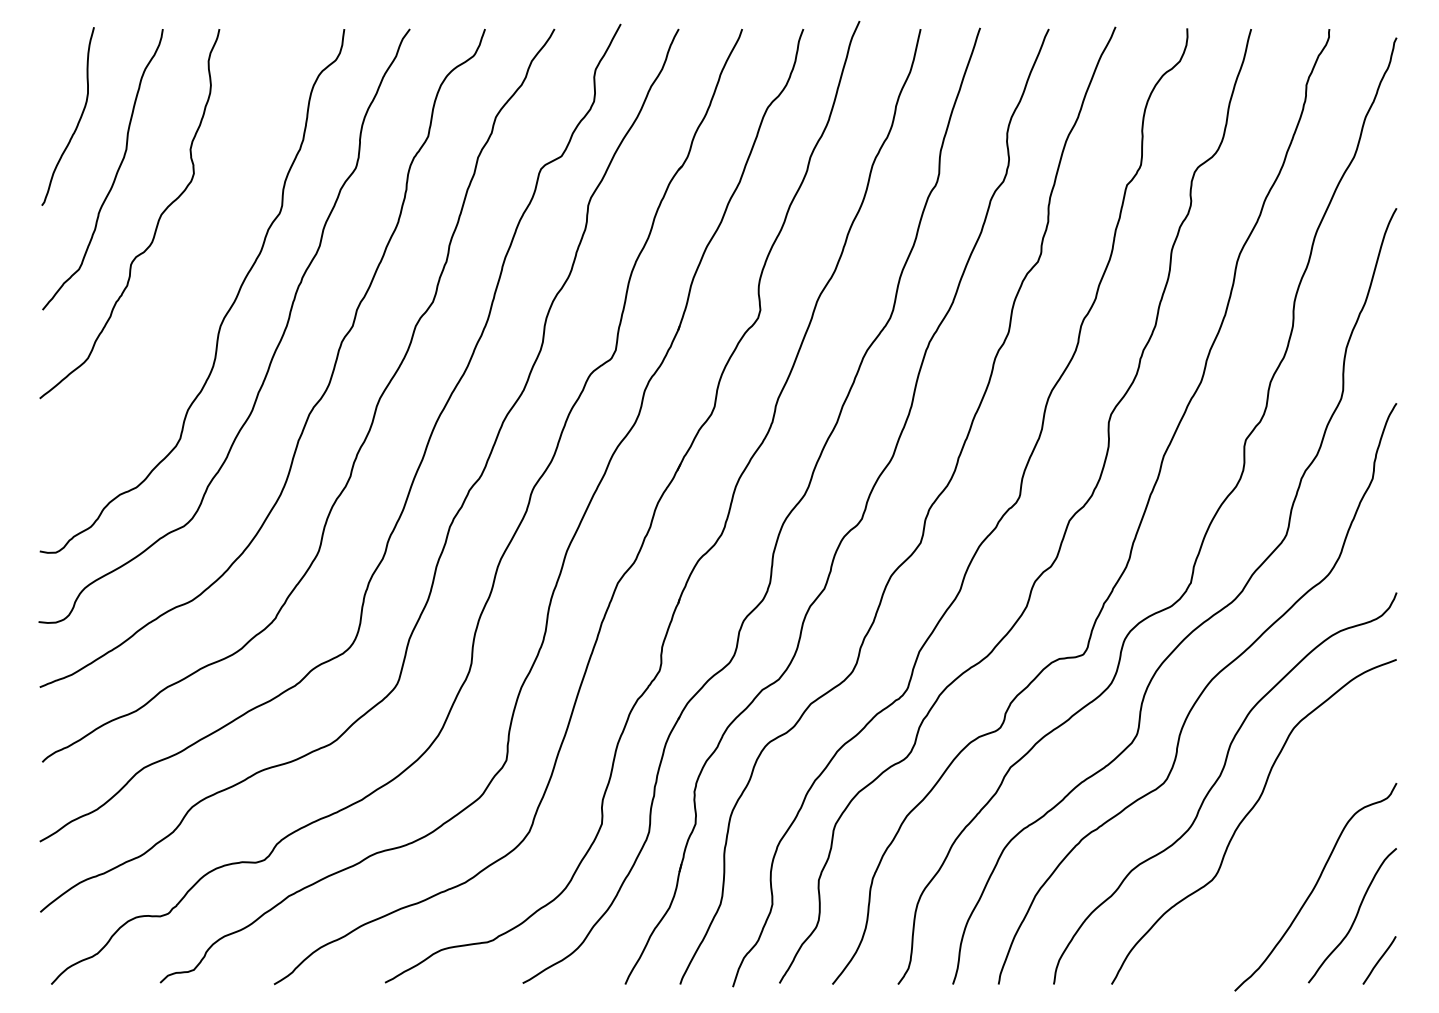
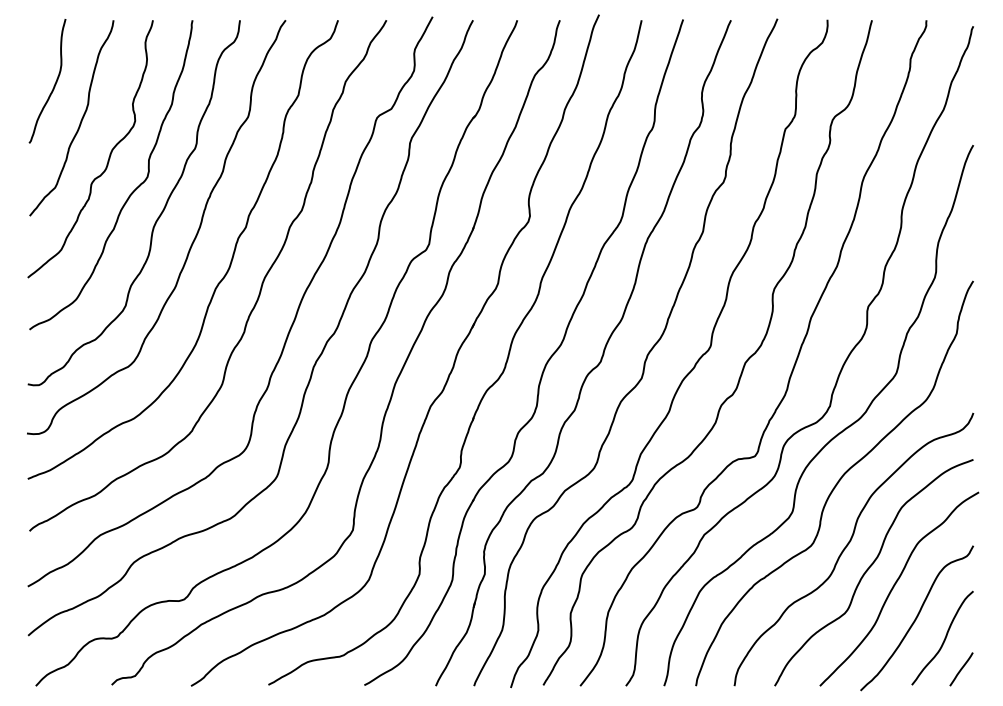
curve: (187, 277) -> (130, 193), added
curve: (1284, 840) -> (895, 585), added

